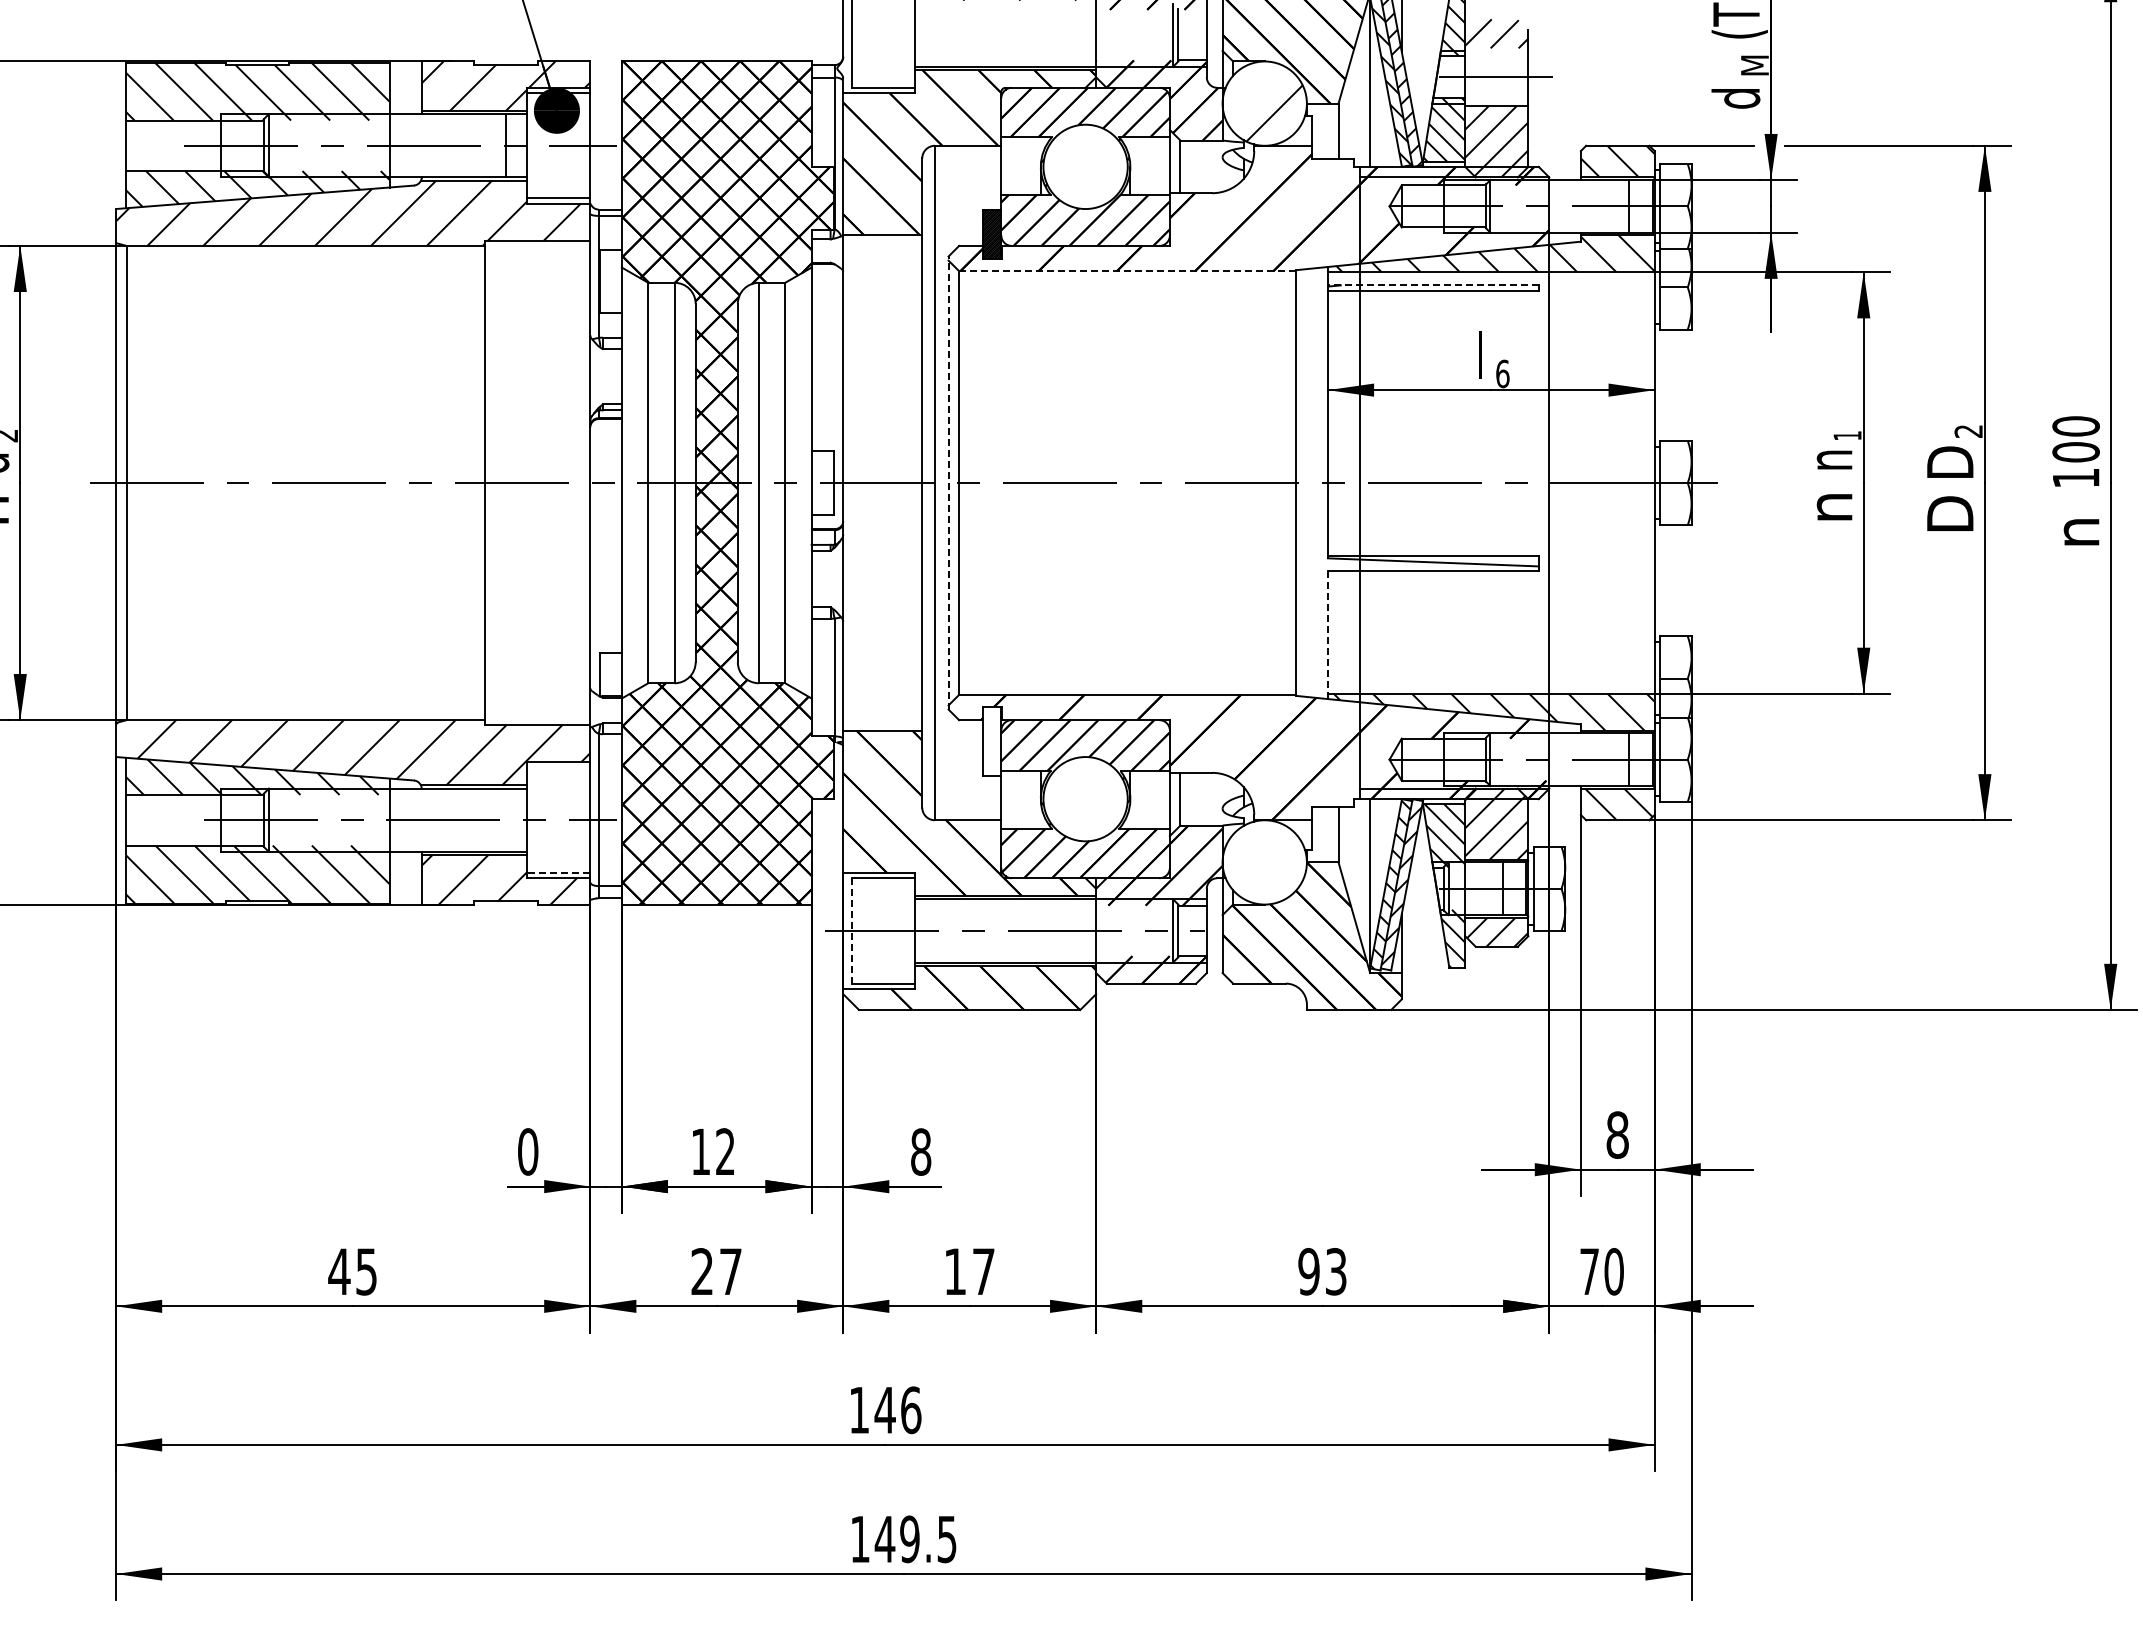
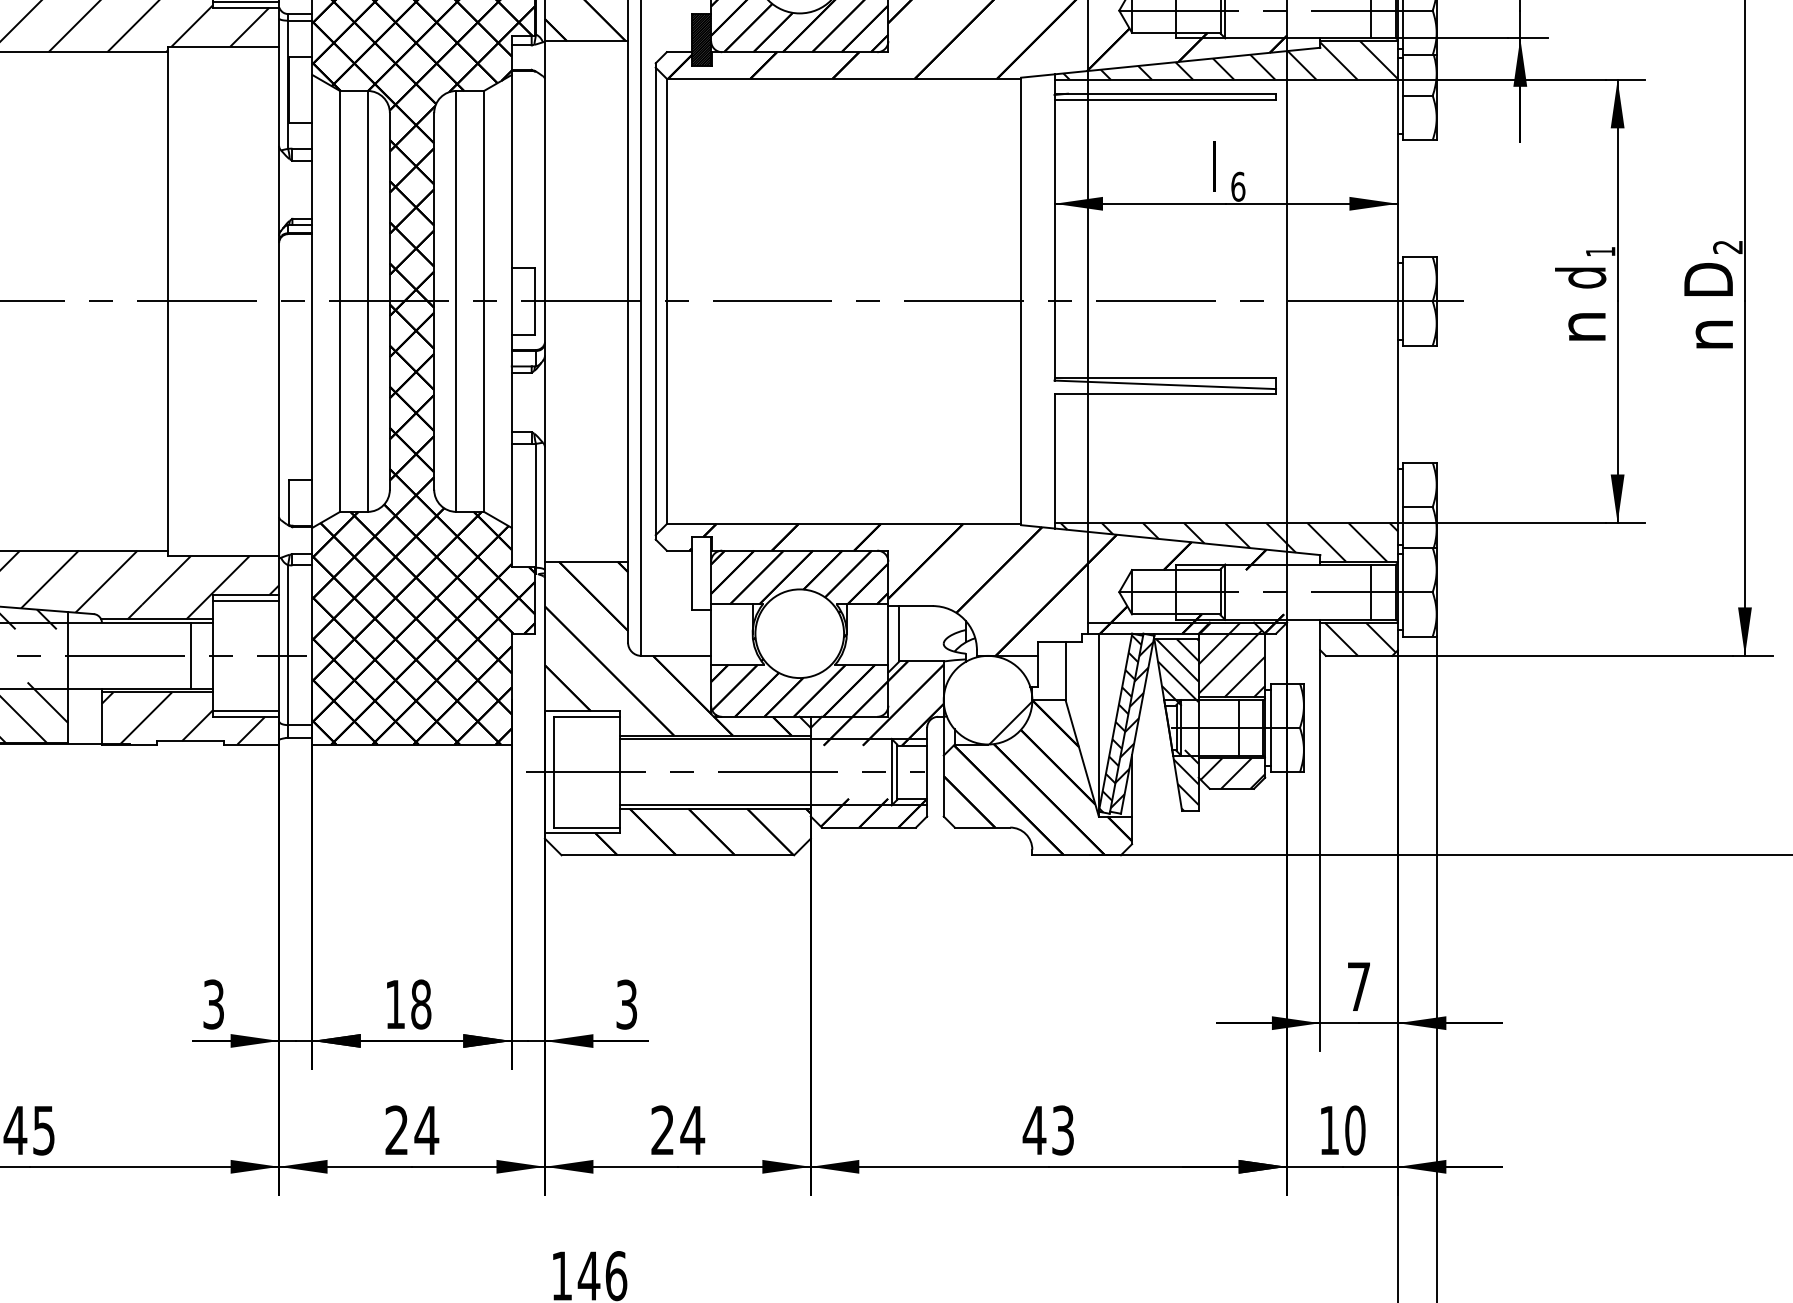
line: (1127, 271) -> (843, 79), dashed -> solid
line: (1432, 285) -> (1164, 93), dashed -> solid
text: (1828, 460) -> (1580, 277), n -> d
line: (948, 483) -> (655, 301), dashed -> solid
text: (1950, 513) -> (1708, 333), D -> n
line: (1328, 634) -> (1055, 460), dashed -> solid
line: (558, 767) -> (245, 600), added
line: (506, 819) -> (191, 655), added
line: (558, 872) -> (245, 710), dashed -> solid
hatch: (1286, 883) -> (1010, 722), added
line: (851, 930) -> (553, 771), dashed -> solid
text: (1617, 1134) -> (1358, 986), 8 -> 7
text: (528, 1151) -> (214, 1004), 0 -> 3
text: (725, 1151) -> (421, 1004), 12 -> 18
text: (921, 1151) -> (627, 1004), 8 -> 3
text: (730, 1271) -> (426, 1130), 27 -> 24
text: (969, 1271) -> (677, 1130), 17 -> 24
text: (1308, 1271) -> (1034, 1130), 93 -> 43
text: (1589, 1271) -> (1329, 1130), 70 -> 10

